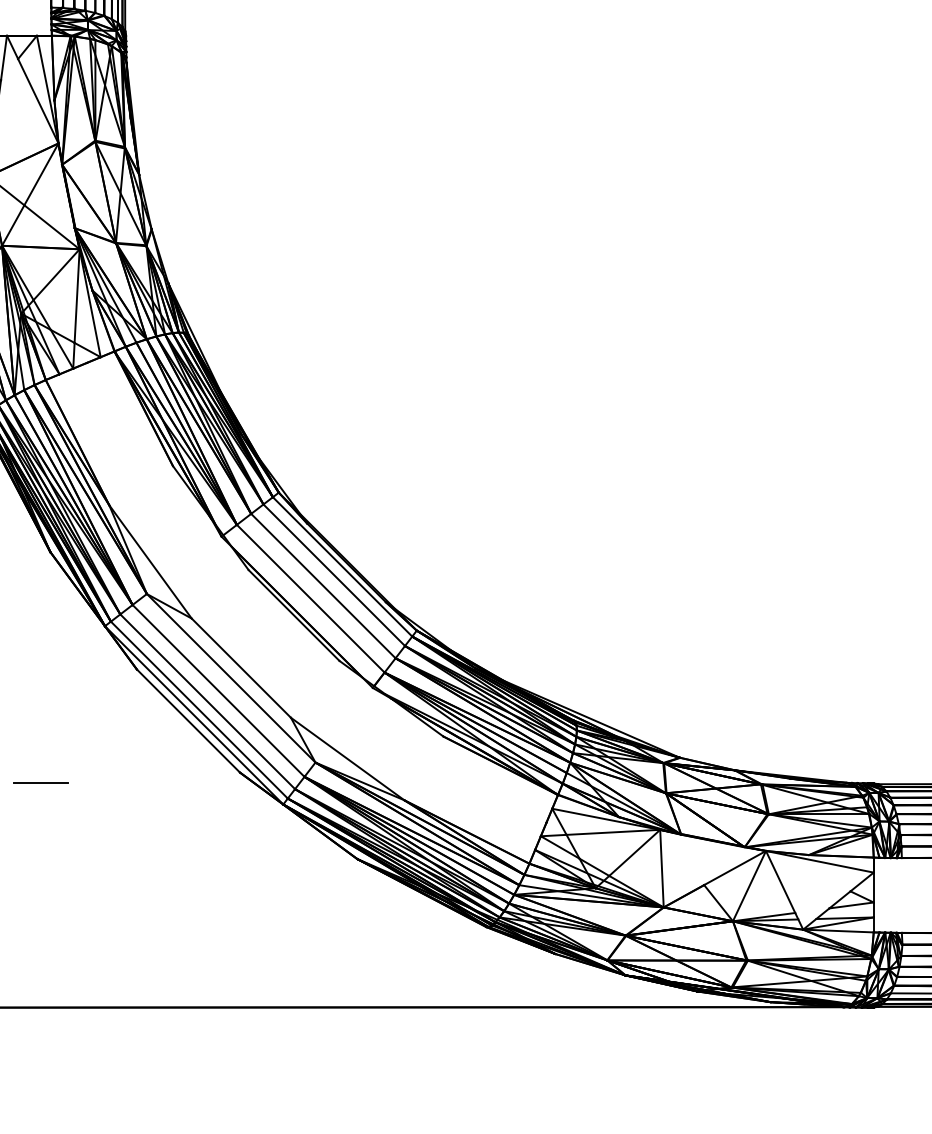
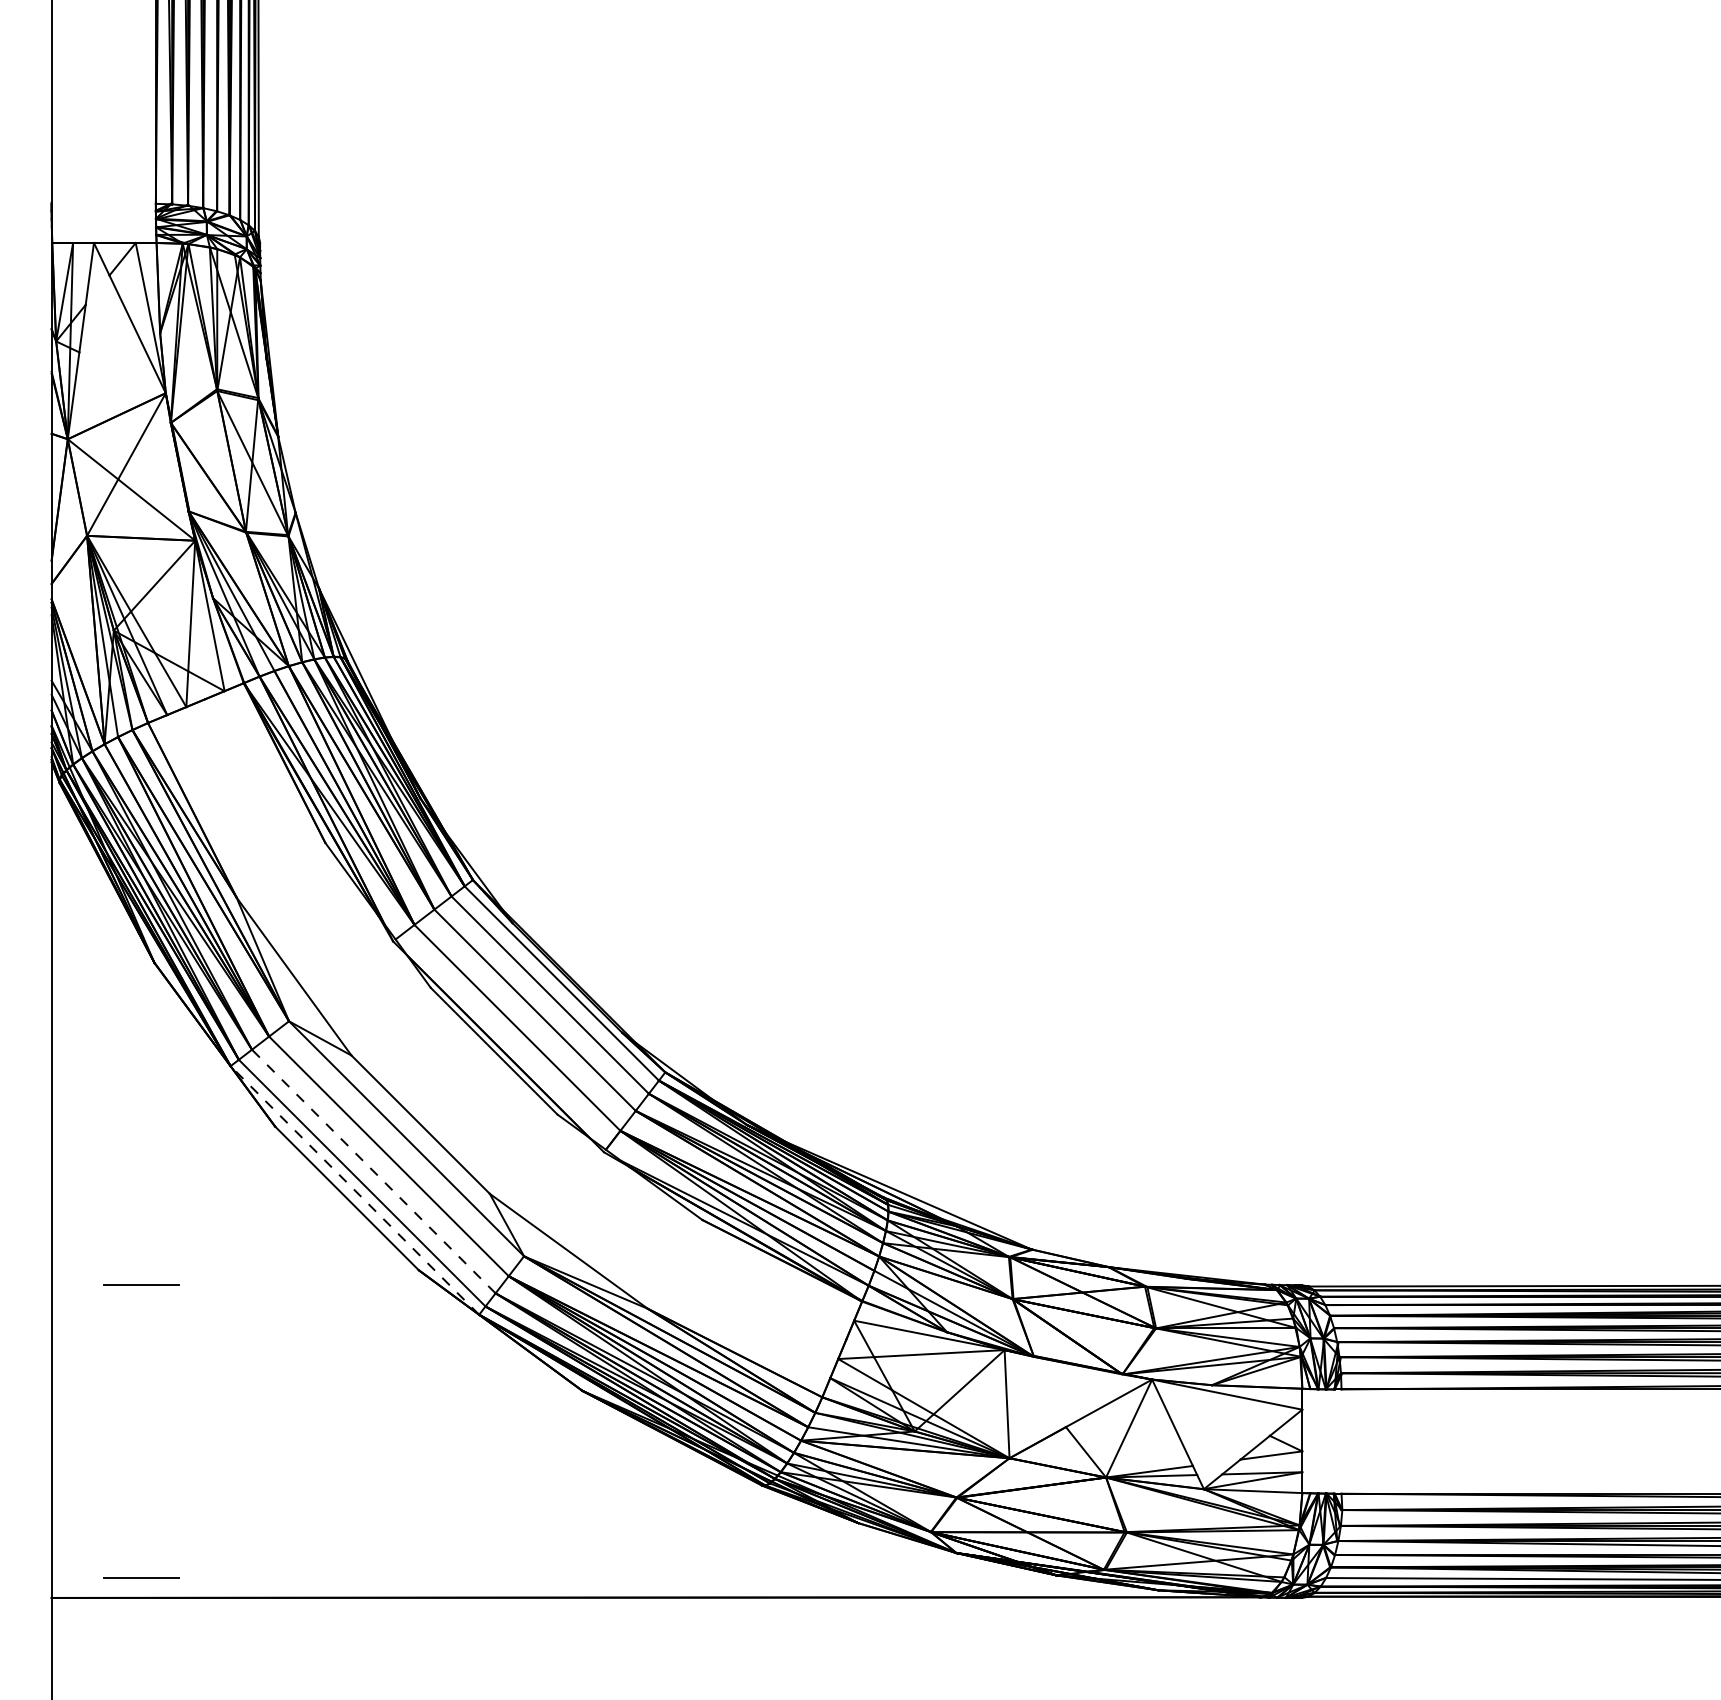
line: (207, 701) -> (373, 1171), solid -> dashed
line: (193, 715) -> (354, 1190), solid -> dashed
line: (41, 992) -> (141, 1577), added

